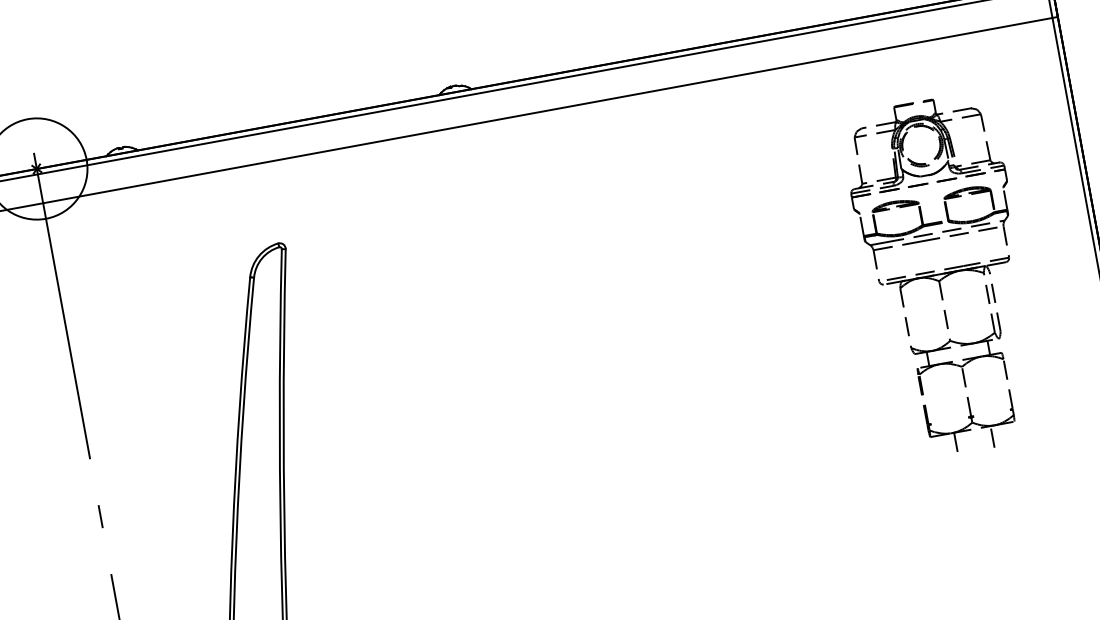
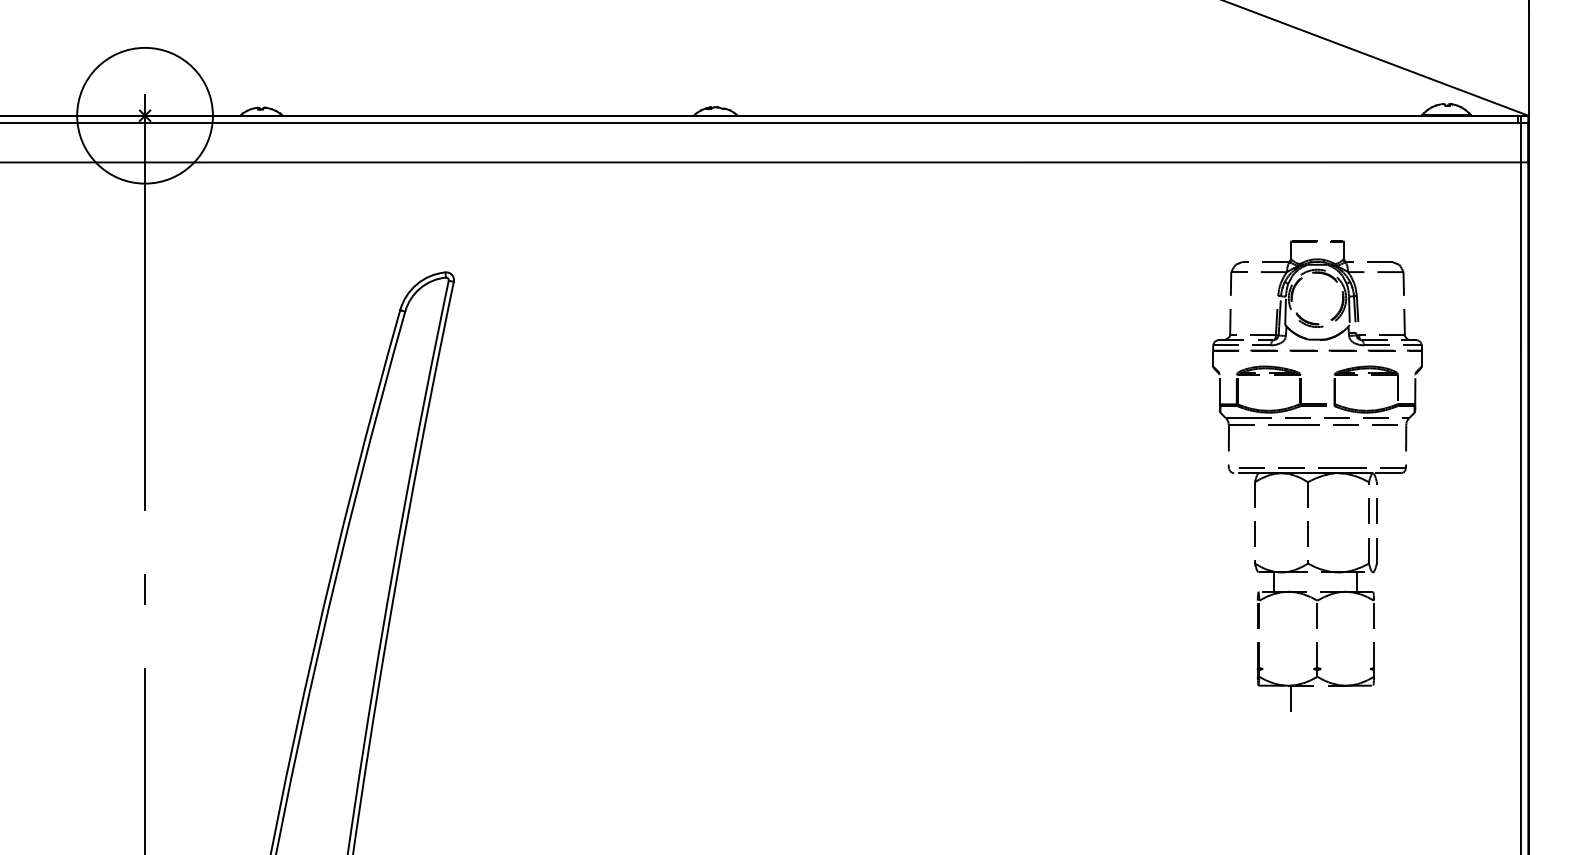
line: (992, 436) -> (1340, 700), removed

